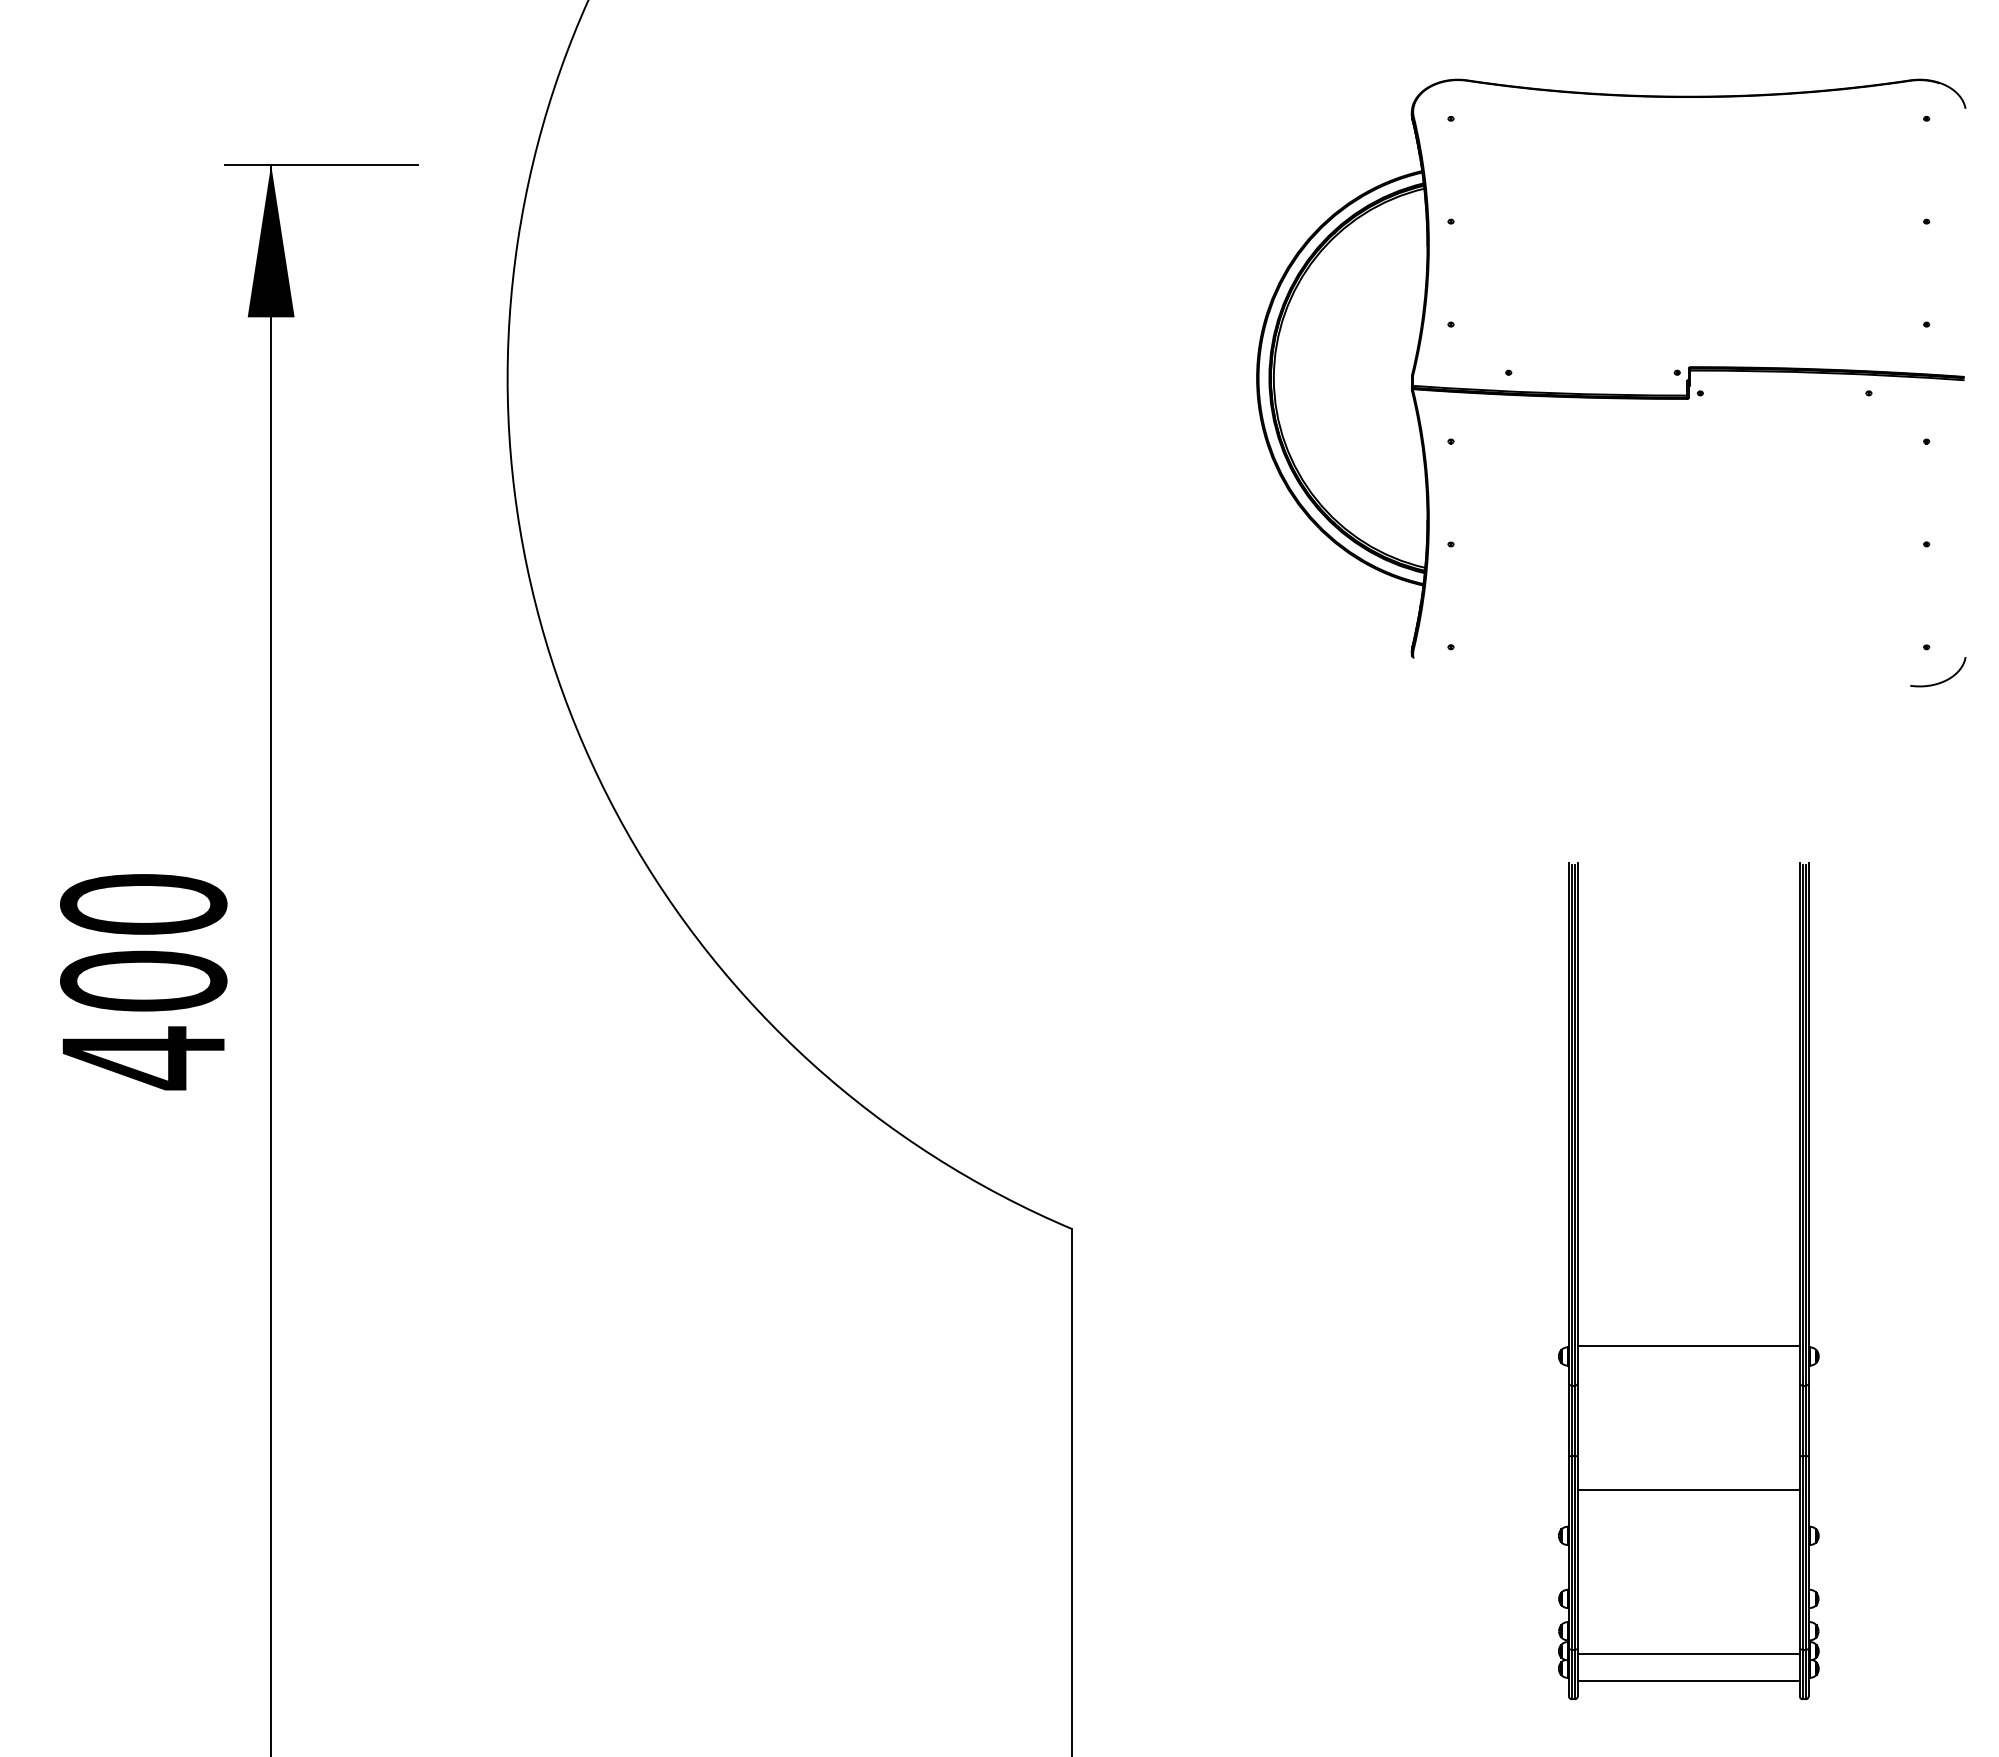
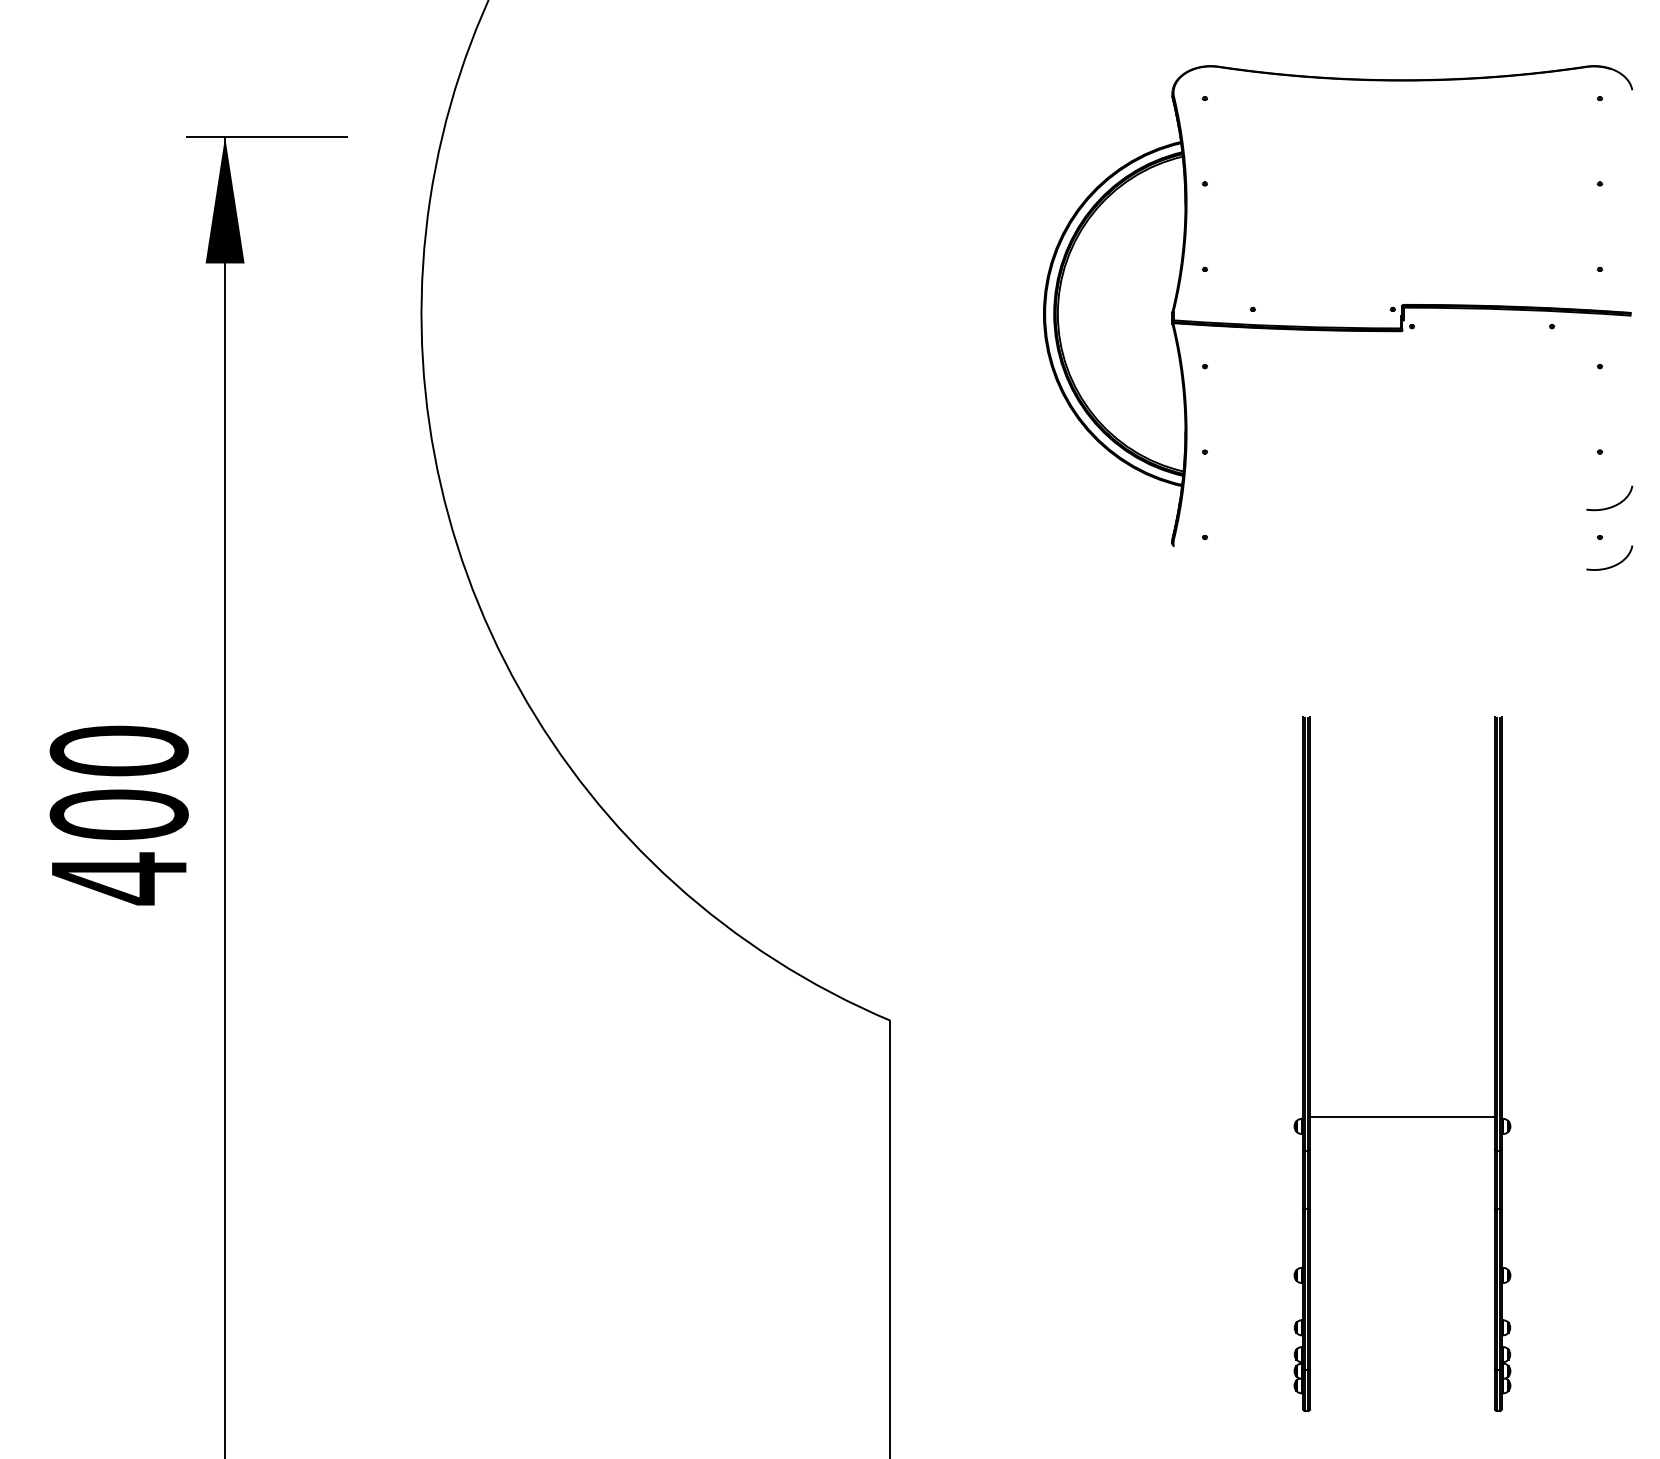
curve: (1943, 608) -> (1613, 505), added
line: (1688, 1490) -> (1402, 1237), removed
line: (1688, 1654) -> (1402, 1373), removed
line: (1688, 1680) -> (1402, 1395), removed

